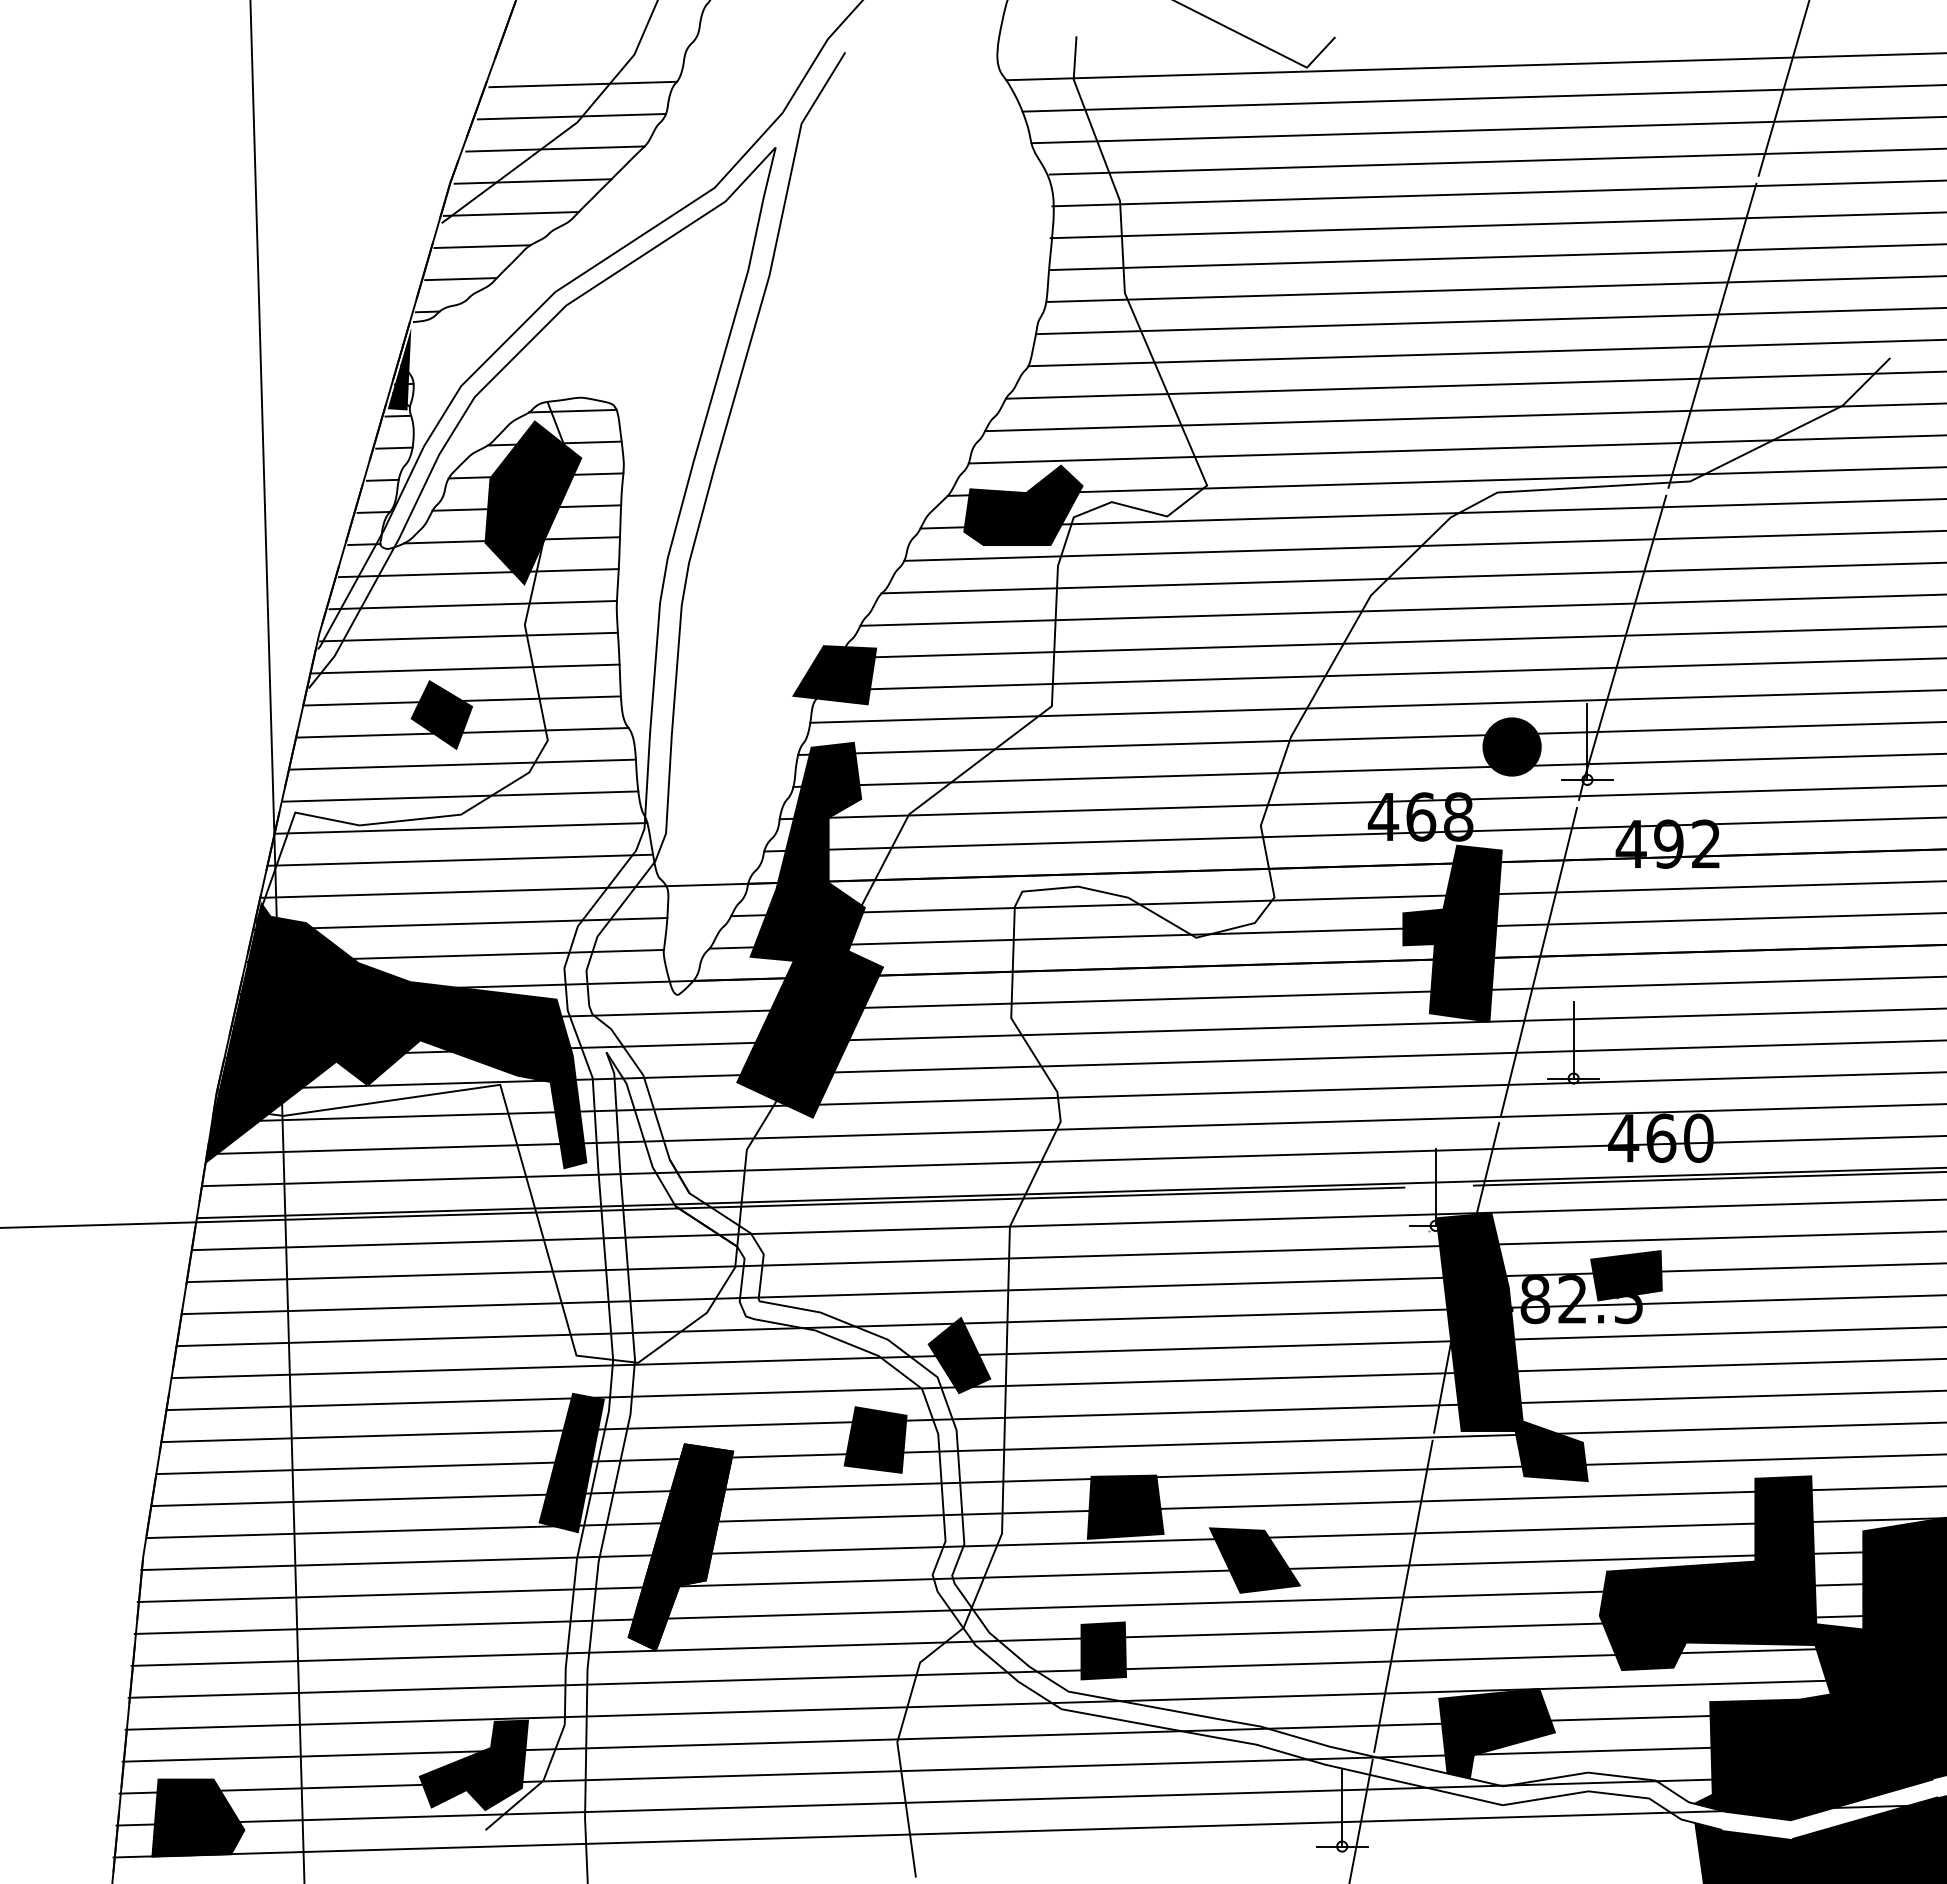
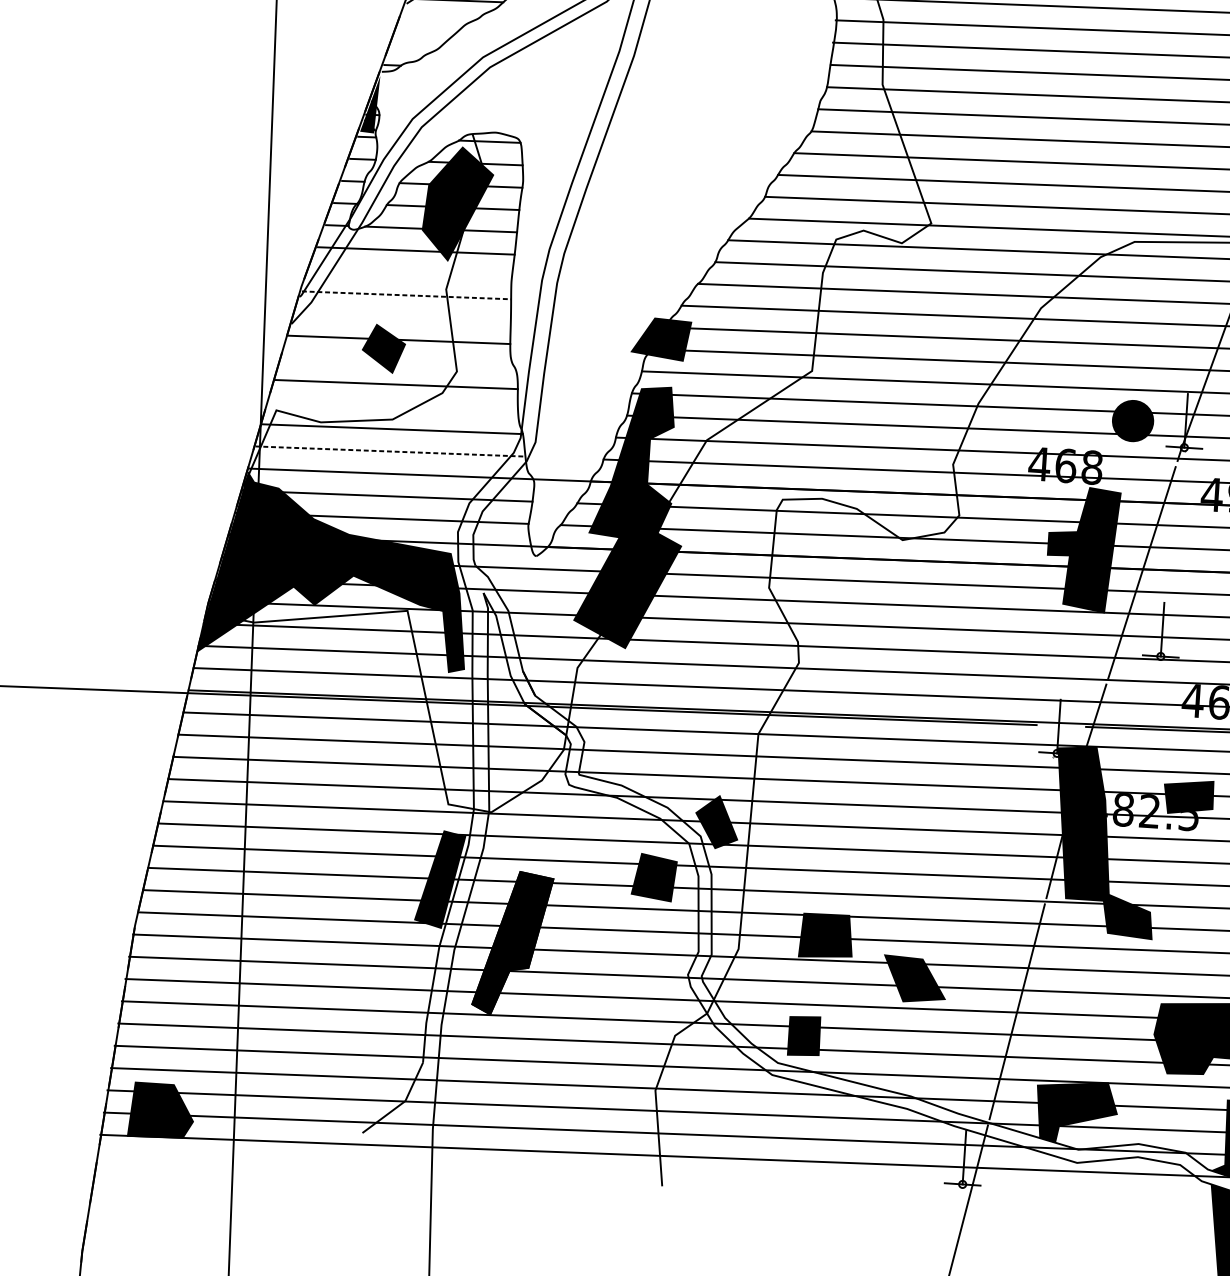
line: (482, 246) -> (434, 22), removed
line: (460, 279) -> (417, 44), removed
fill: (1023, 505) -> (801, 228), removed
line: (472, 604) -> (410, 272), removed
line: (469, 637) -> (406, 295), solid -> dashed
line: (465, 668) -> (402, 317), removed
line: (462, 732) -> (397, 361), removed
line: (460, 796) -> (393, 406), removed
line: (461, 860) -> (390, 451), solid -> dashed
fill: (473, 1765) -> (357, 1087), removed

